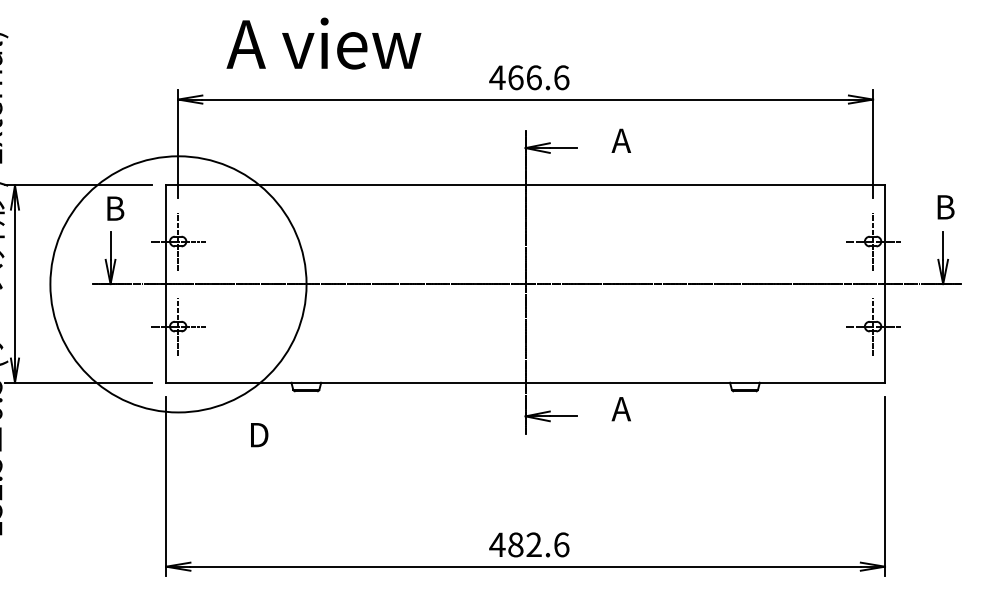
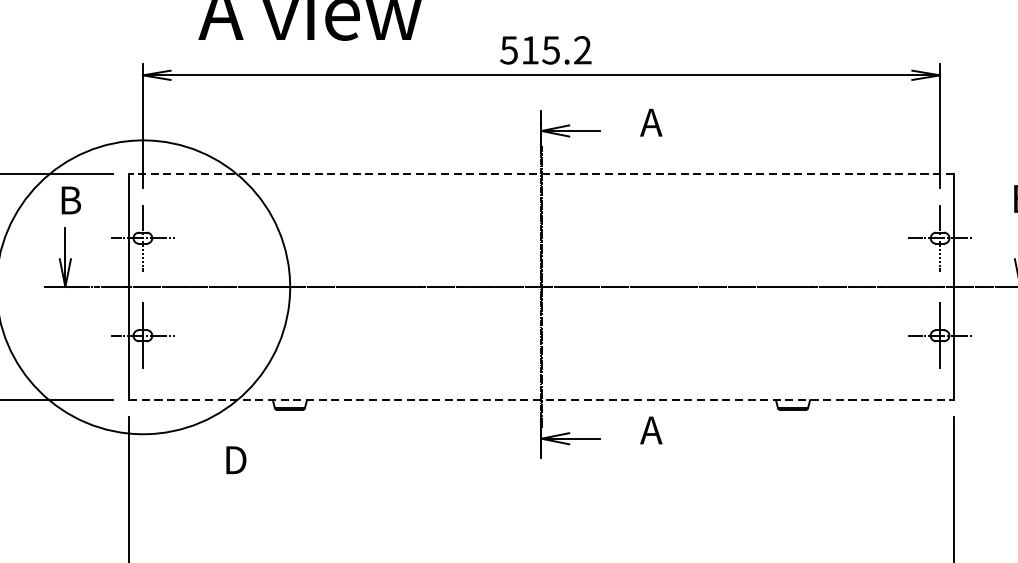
text: (529, 77) -> (545, 50), 466.6 -> 515.2
line: (525, 185) -> (541, 173), solid -> dashed
line: (526, 382) -> (542, 399), solid -> dashed

